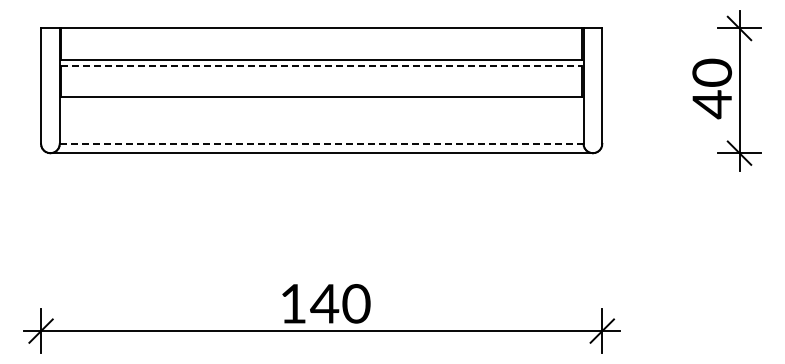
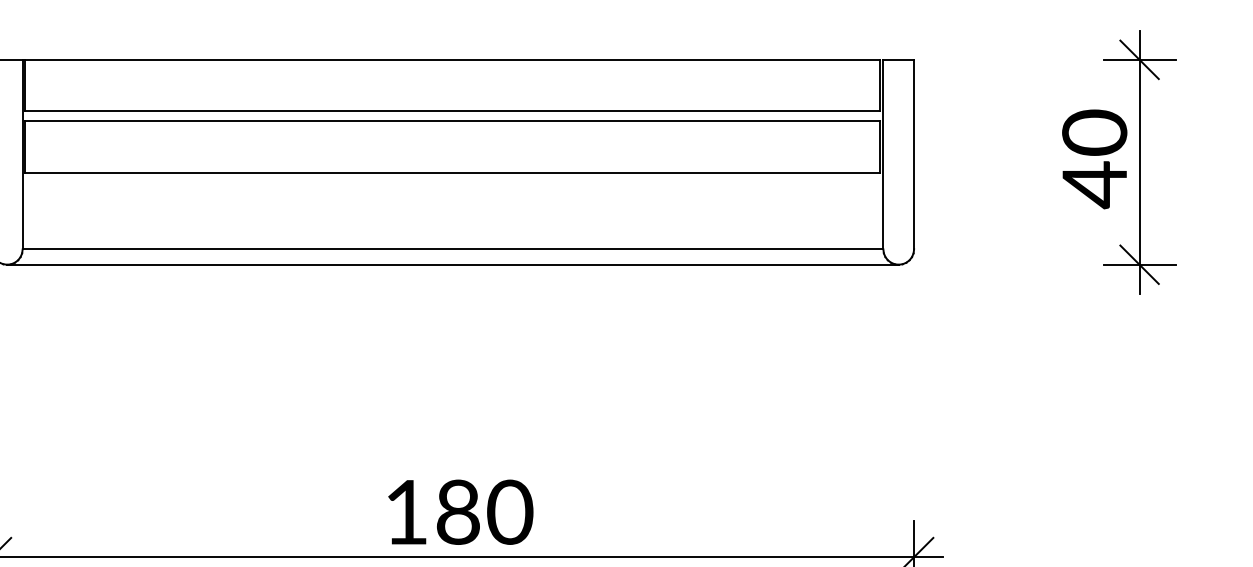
line: (321, 65) -> (452, 120), dashed -> solid
line: (321, 143) -> (452, 248), dashed -> solid
text: (324, 303) -> (457, 511), 140 -> 180

